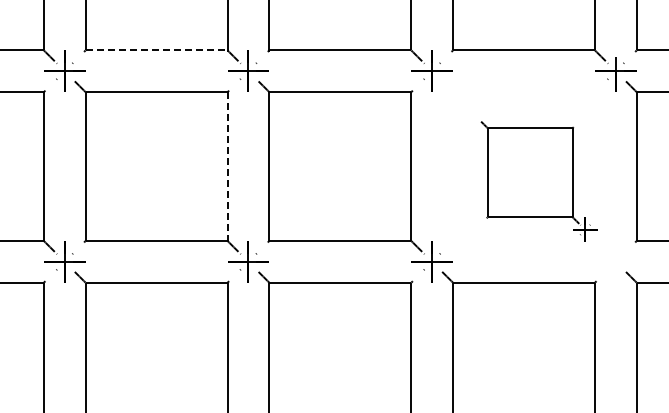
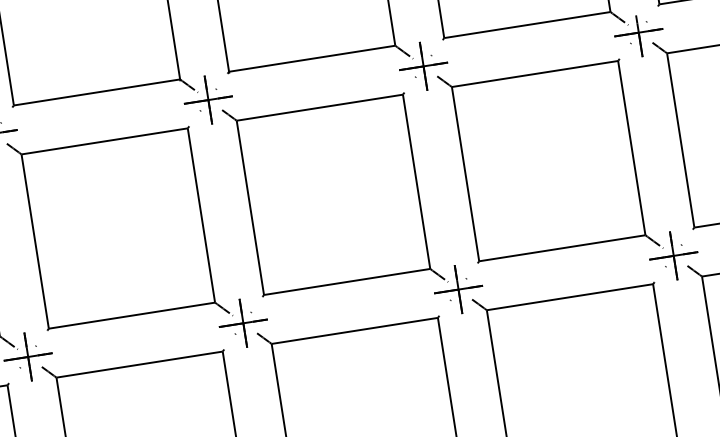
line: (156, 50) -> (96, 92), dashed -> solid
line: (227, 167) -> (201, 216), dashed -> solid
part: (539, 181) -> (569, 175), size x1.67

